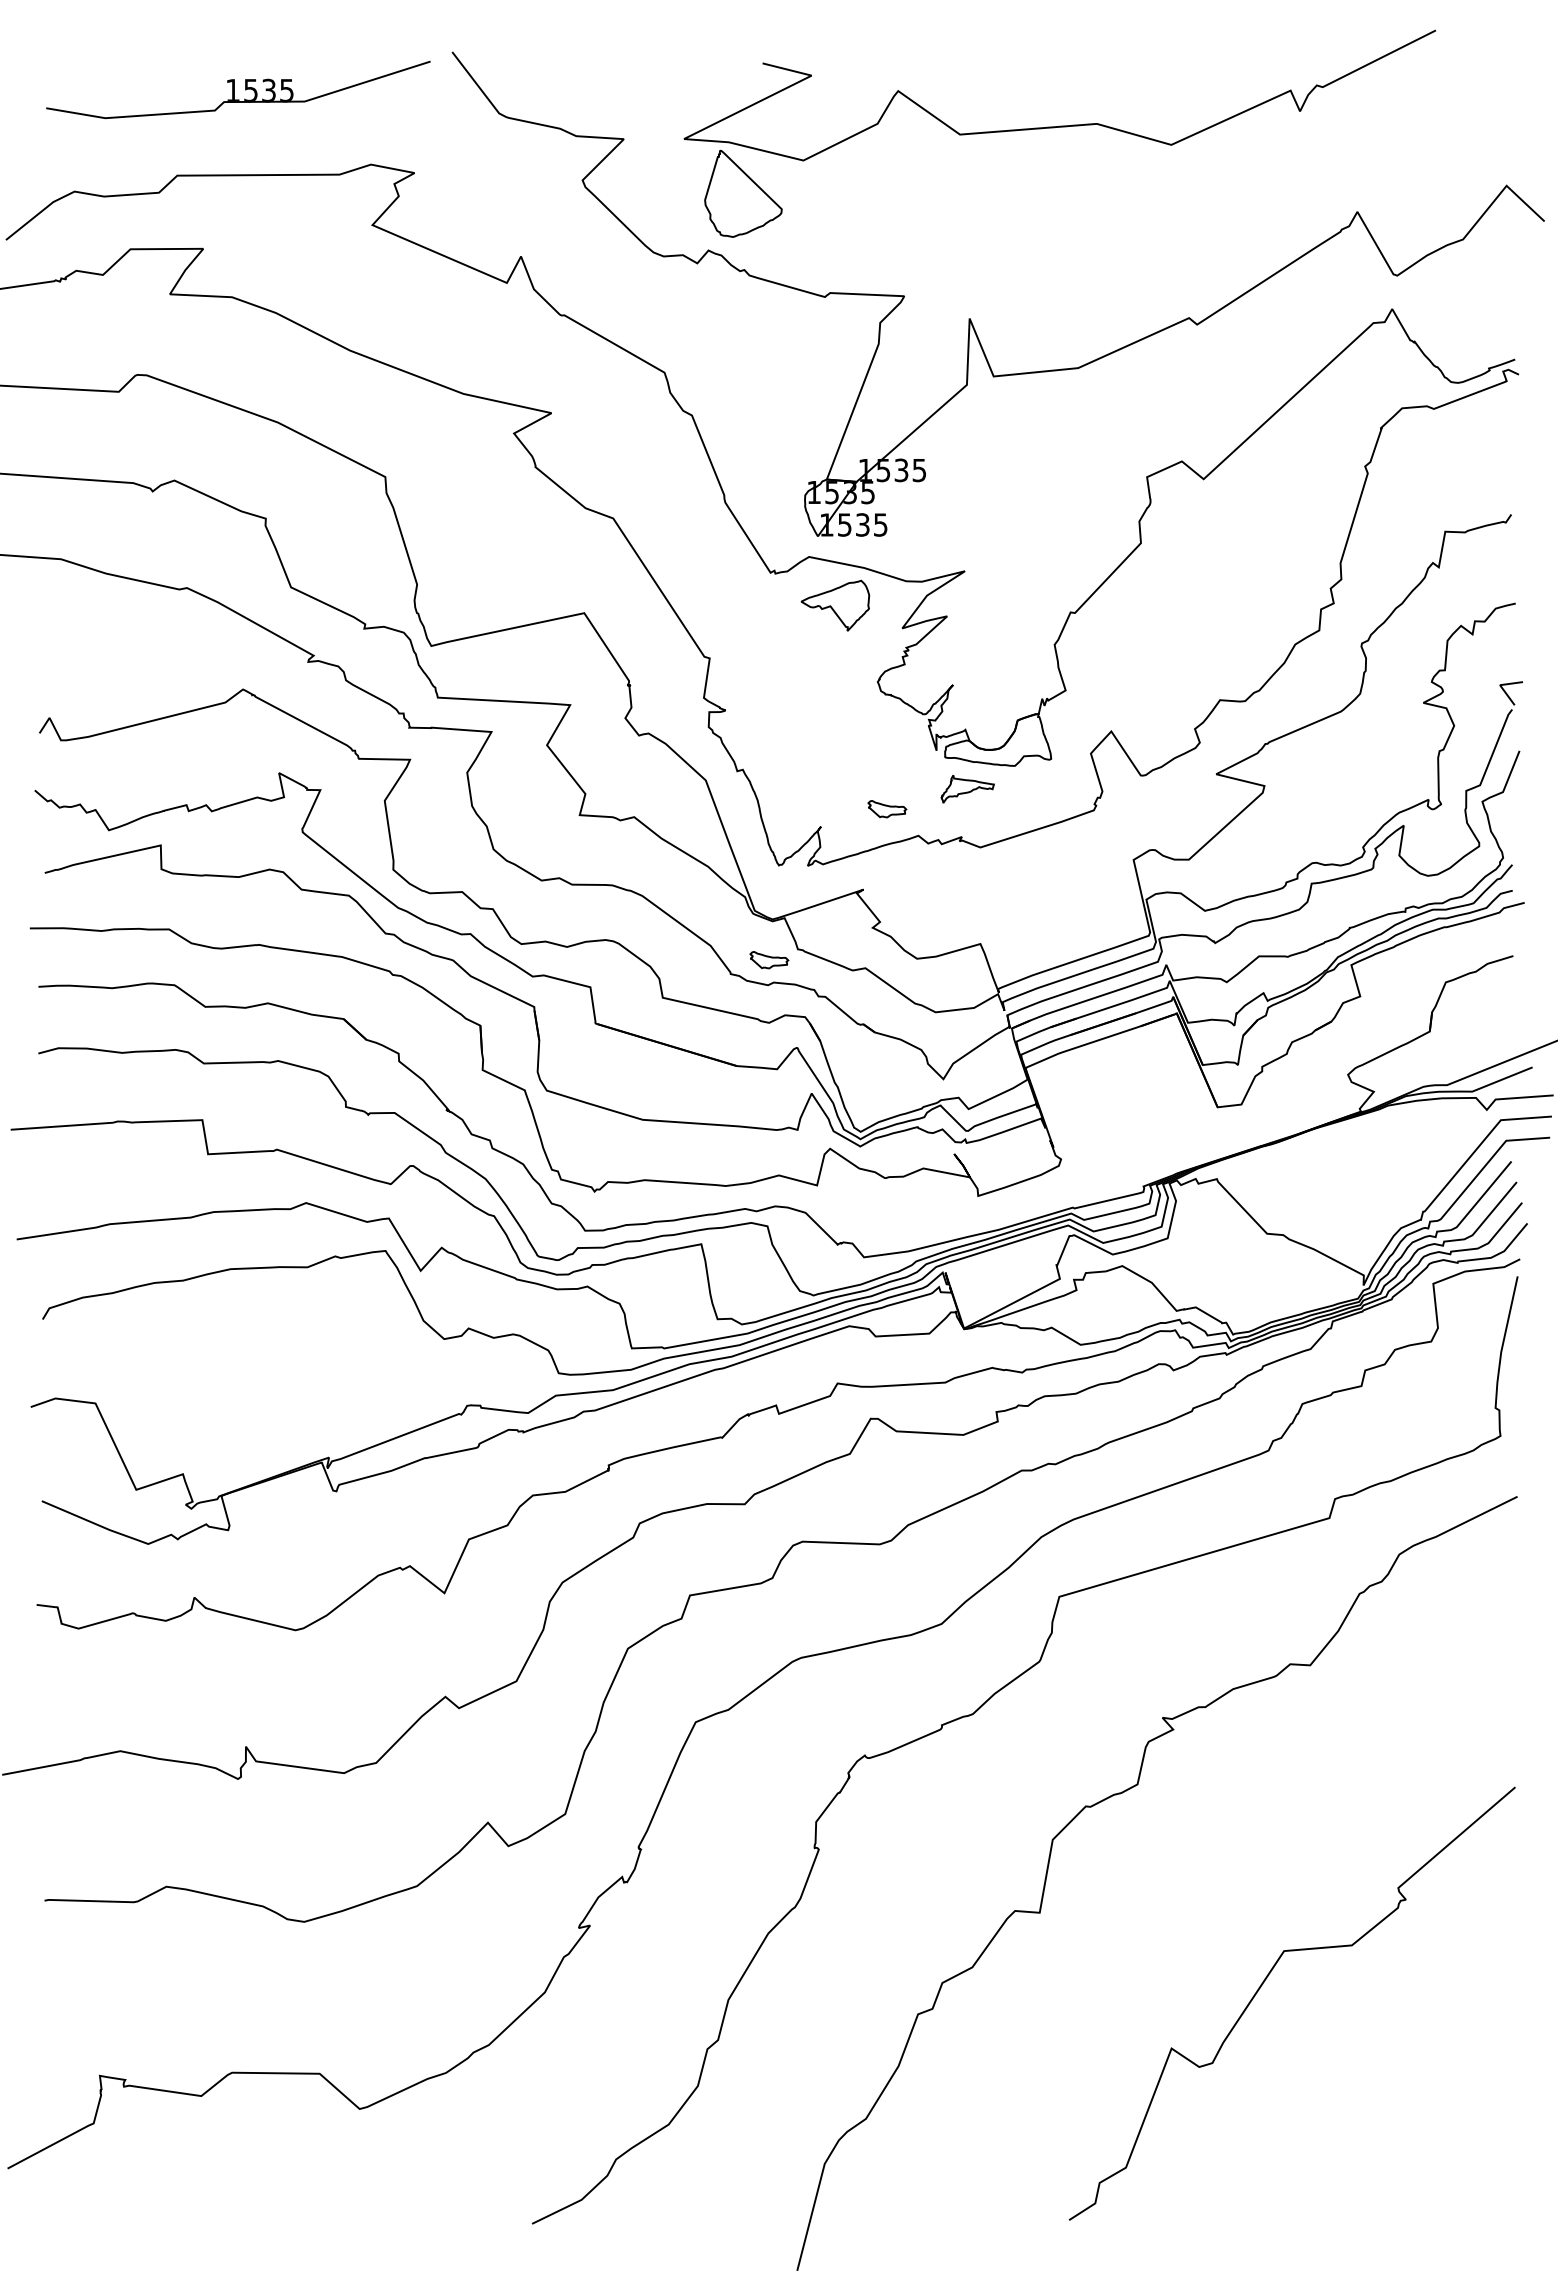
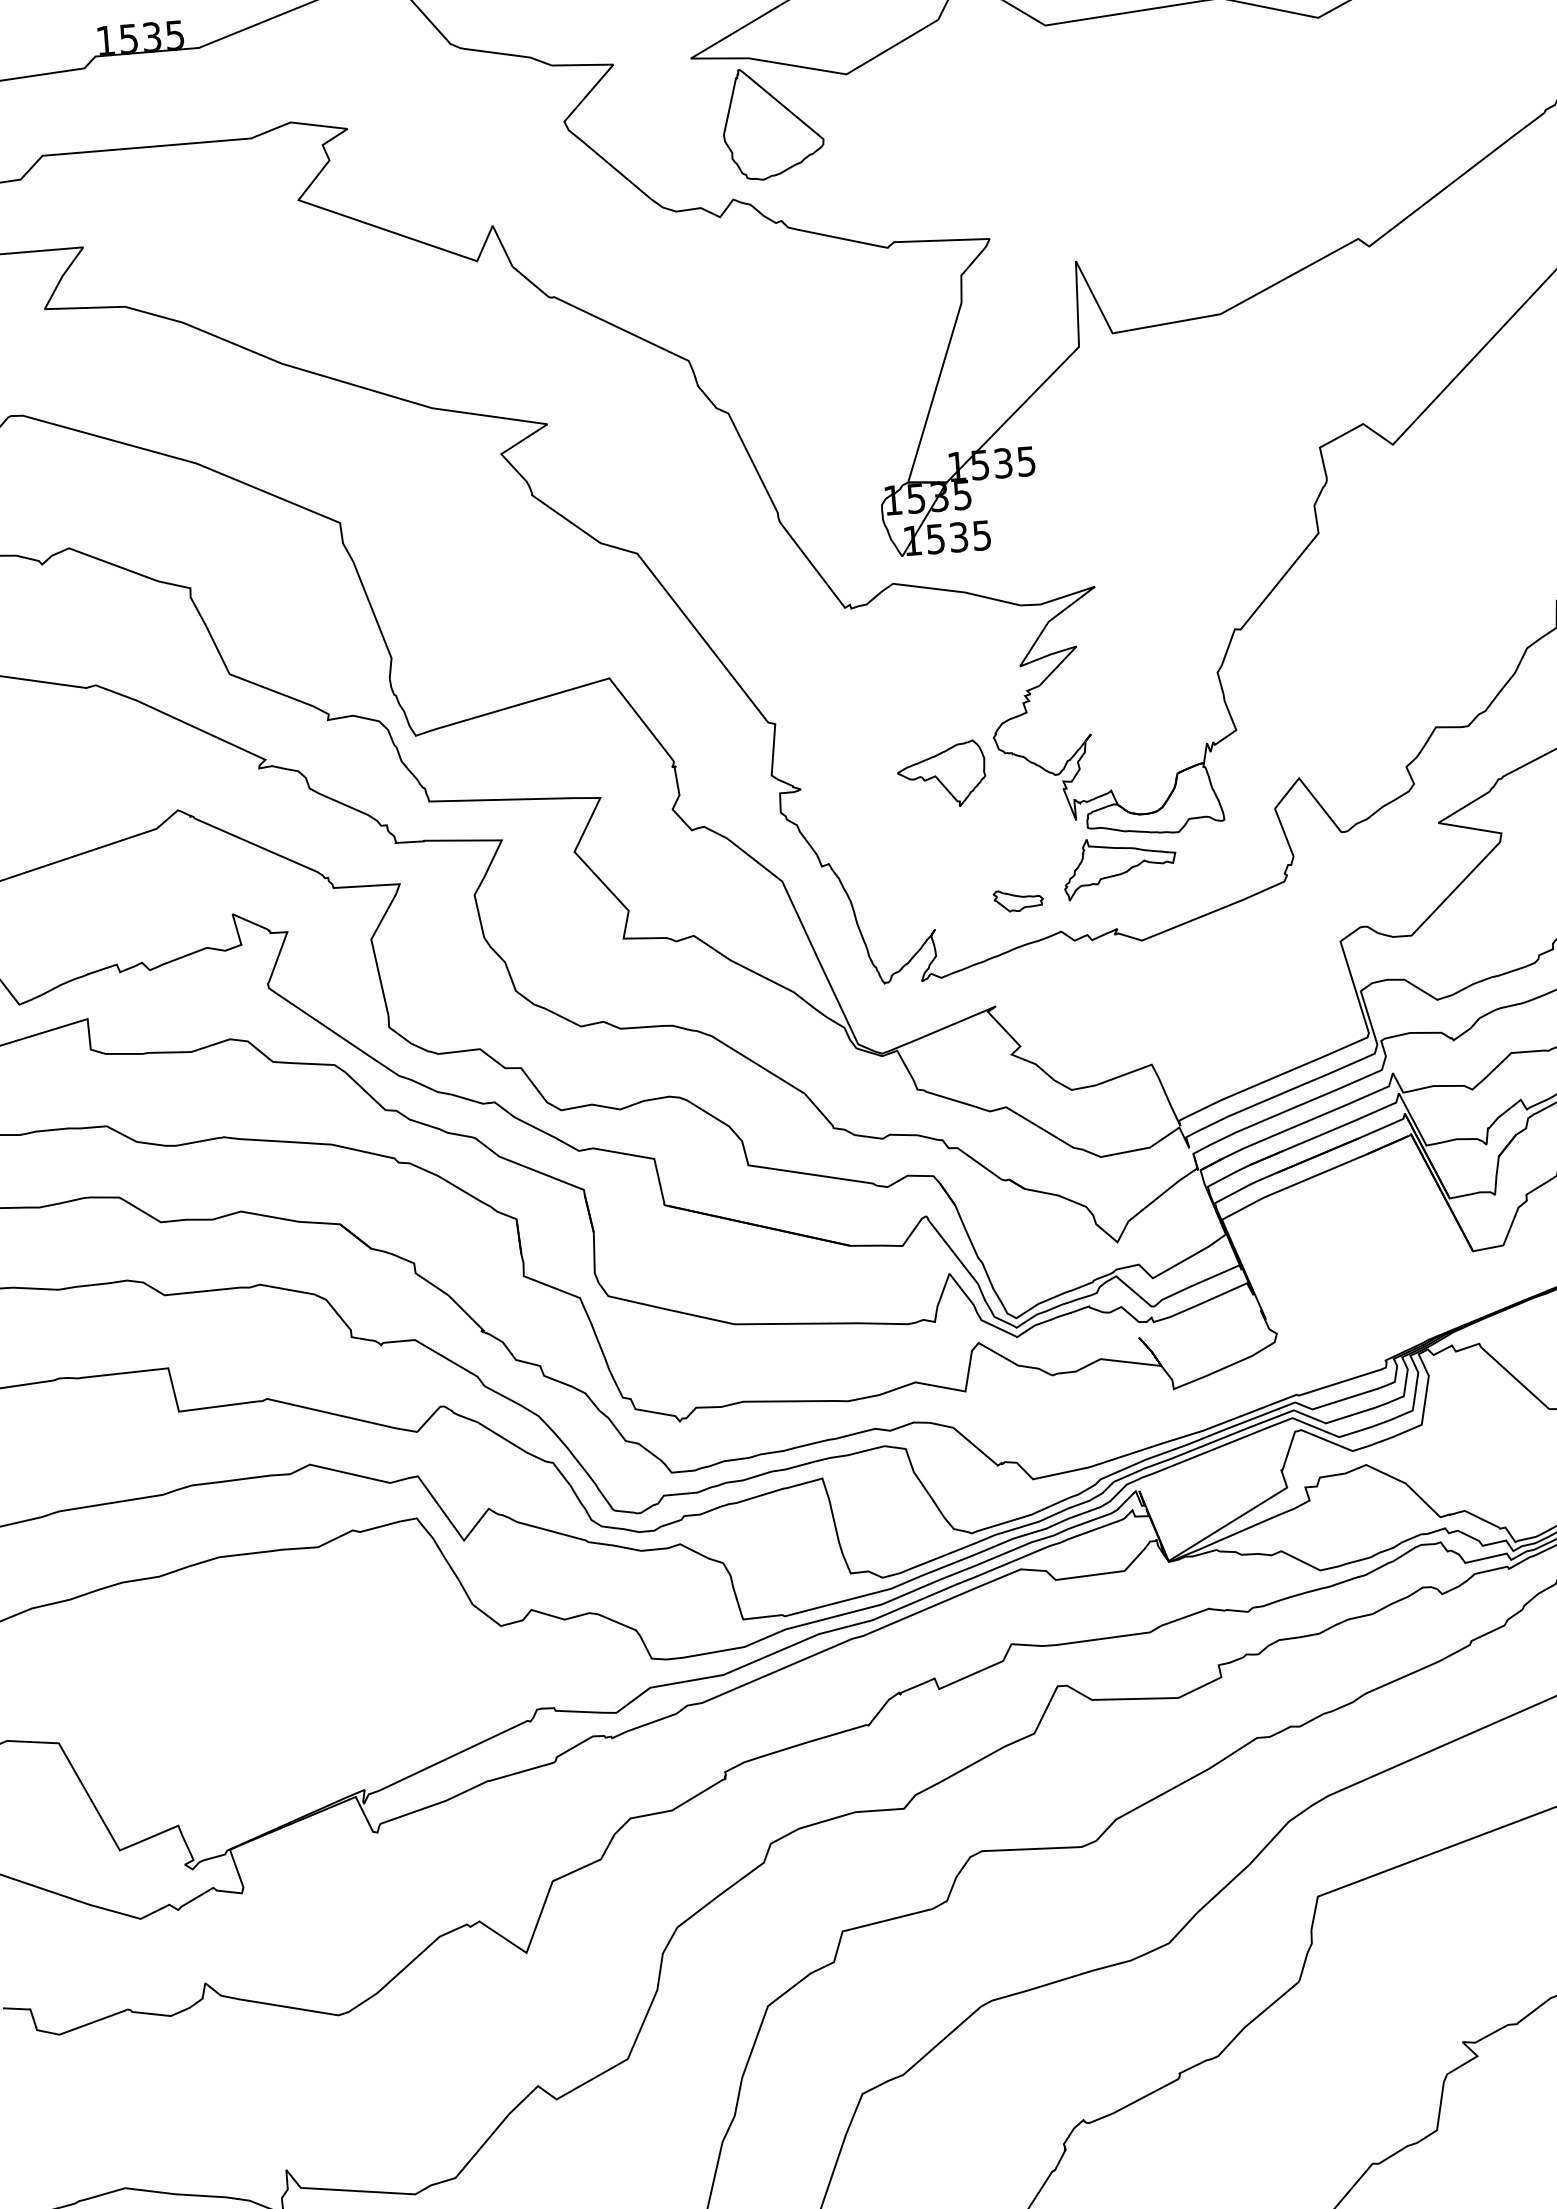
part: (835, 605) -> (941, 774), moved
part: (967, 788) -> (1119, 865), size x1.67
part: (769, 960) -> (882, 1106), removed

